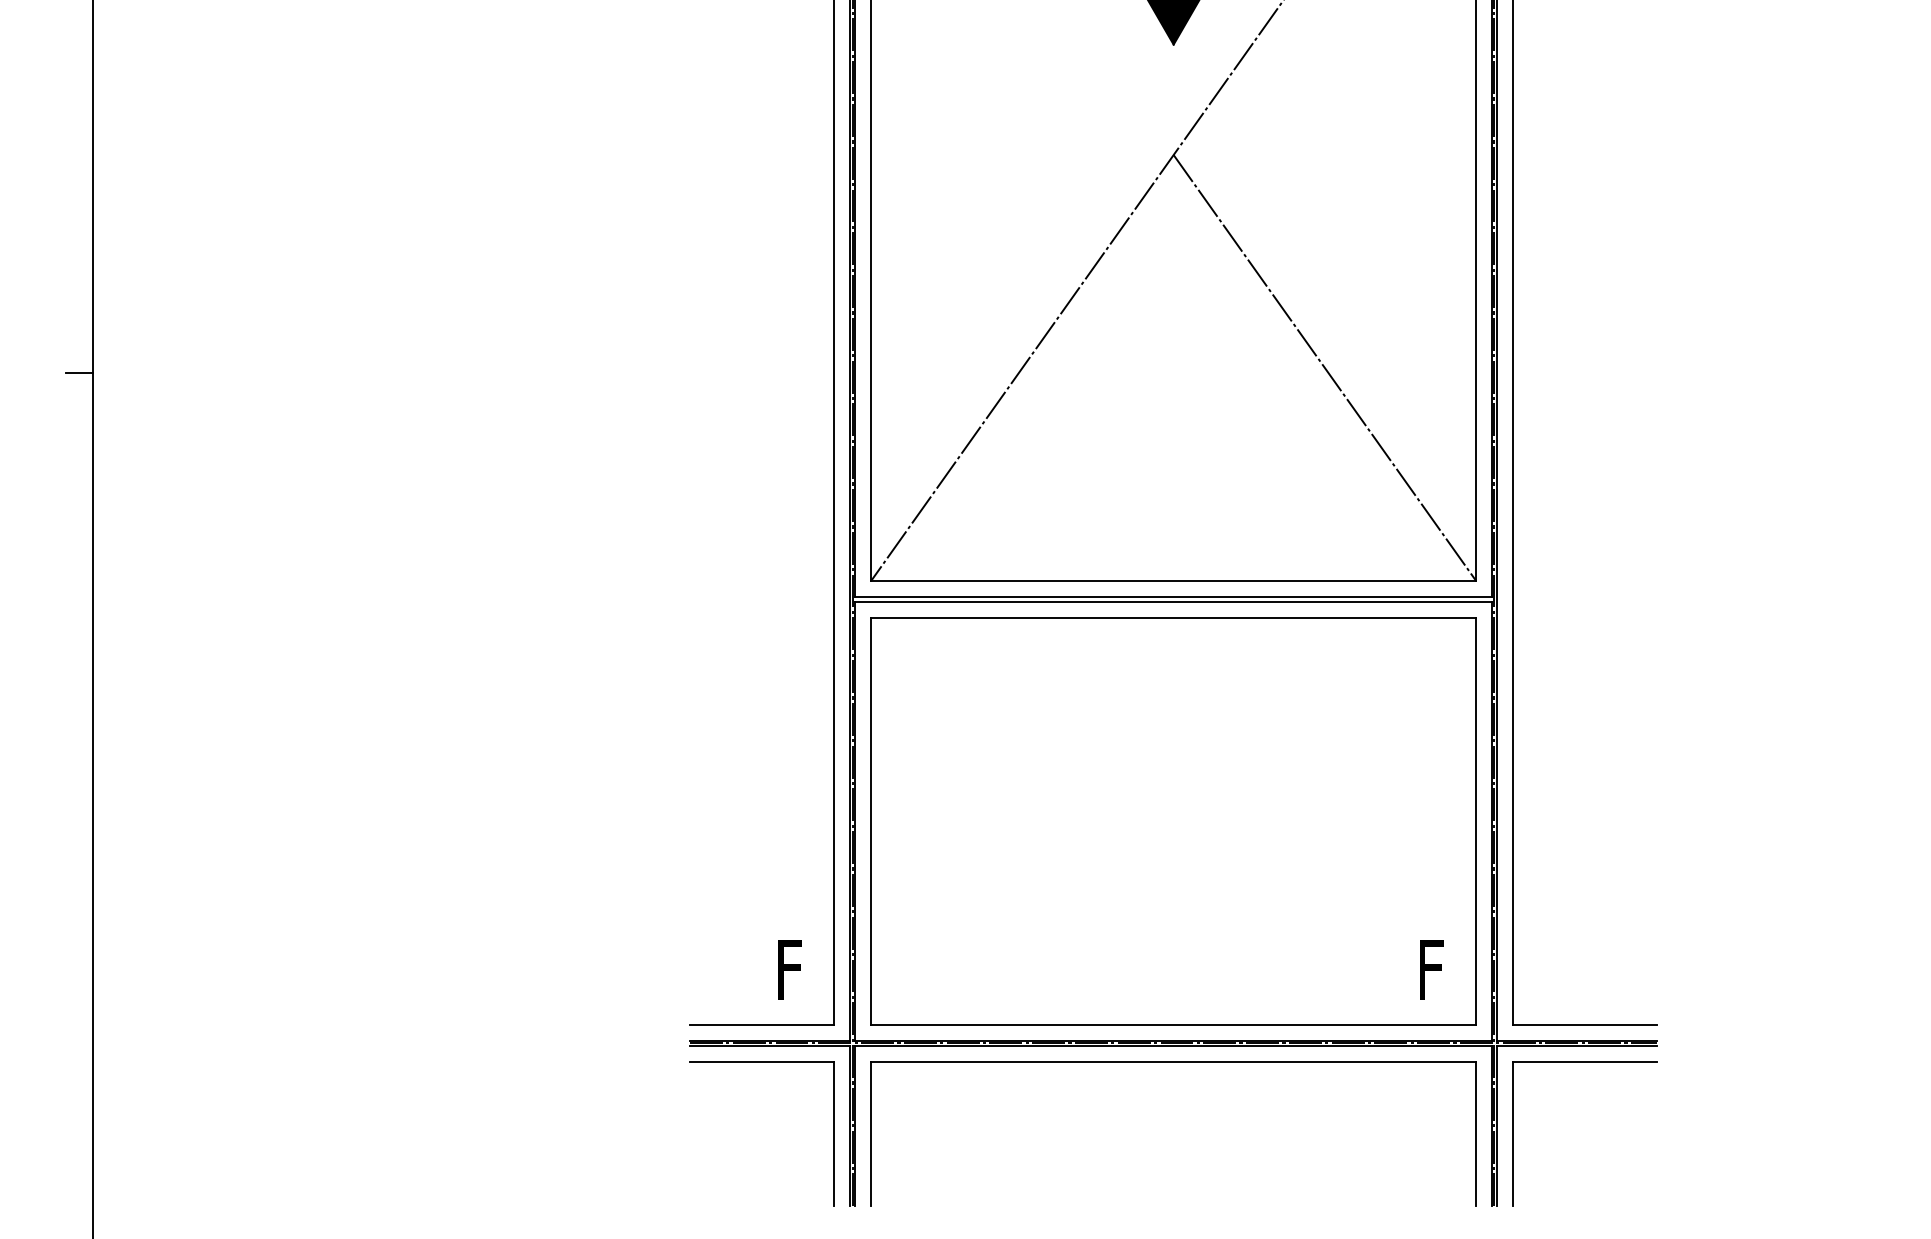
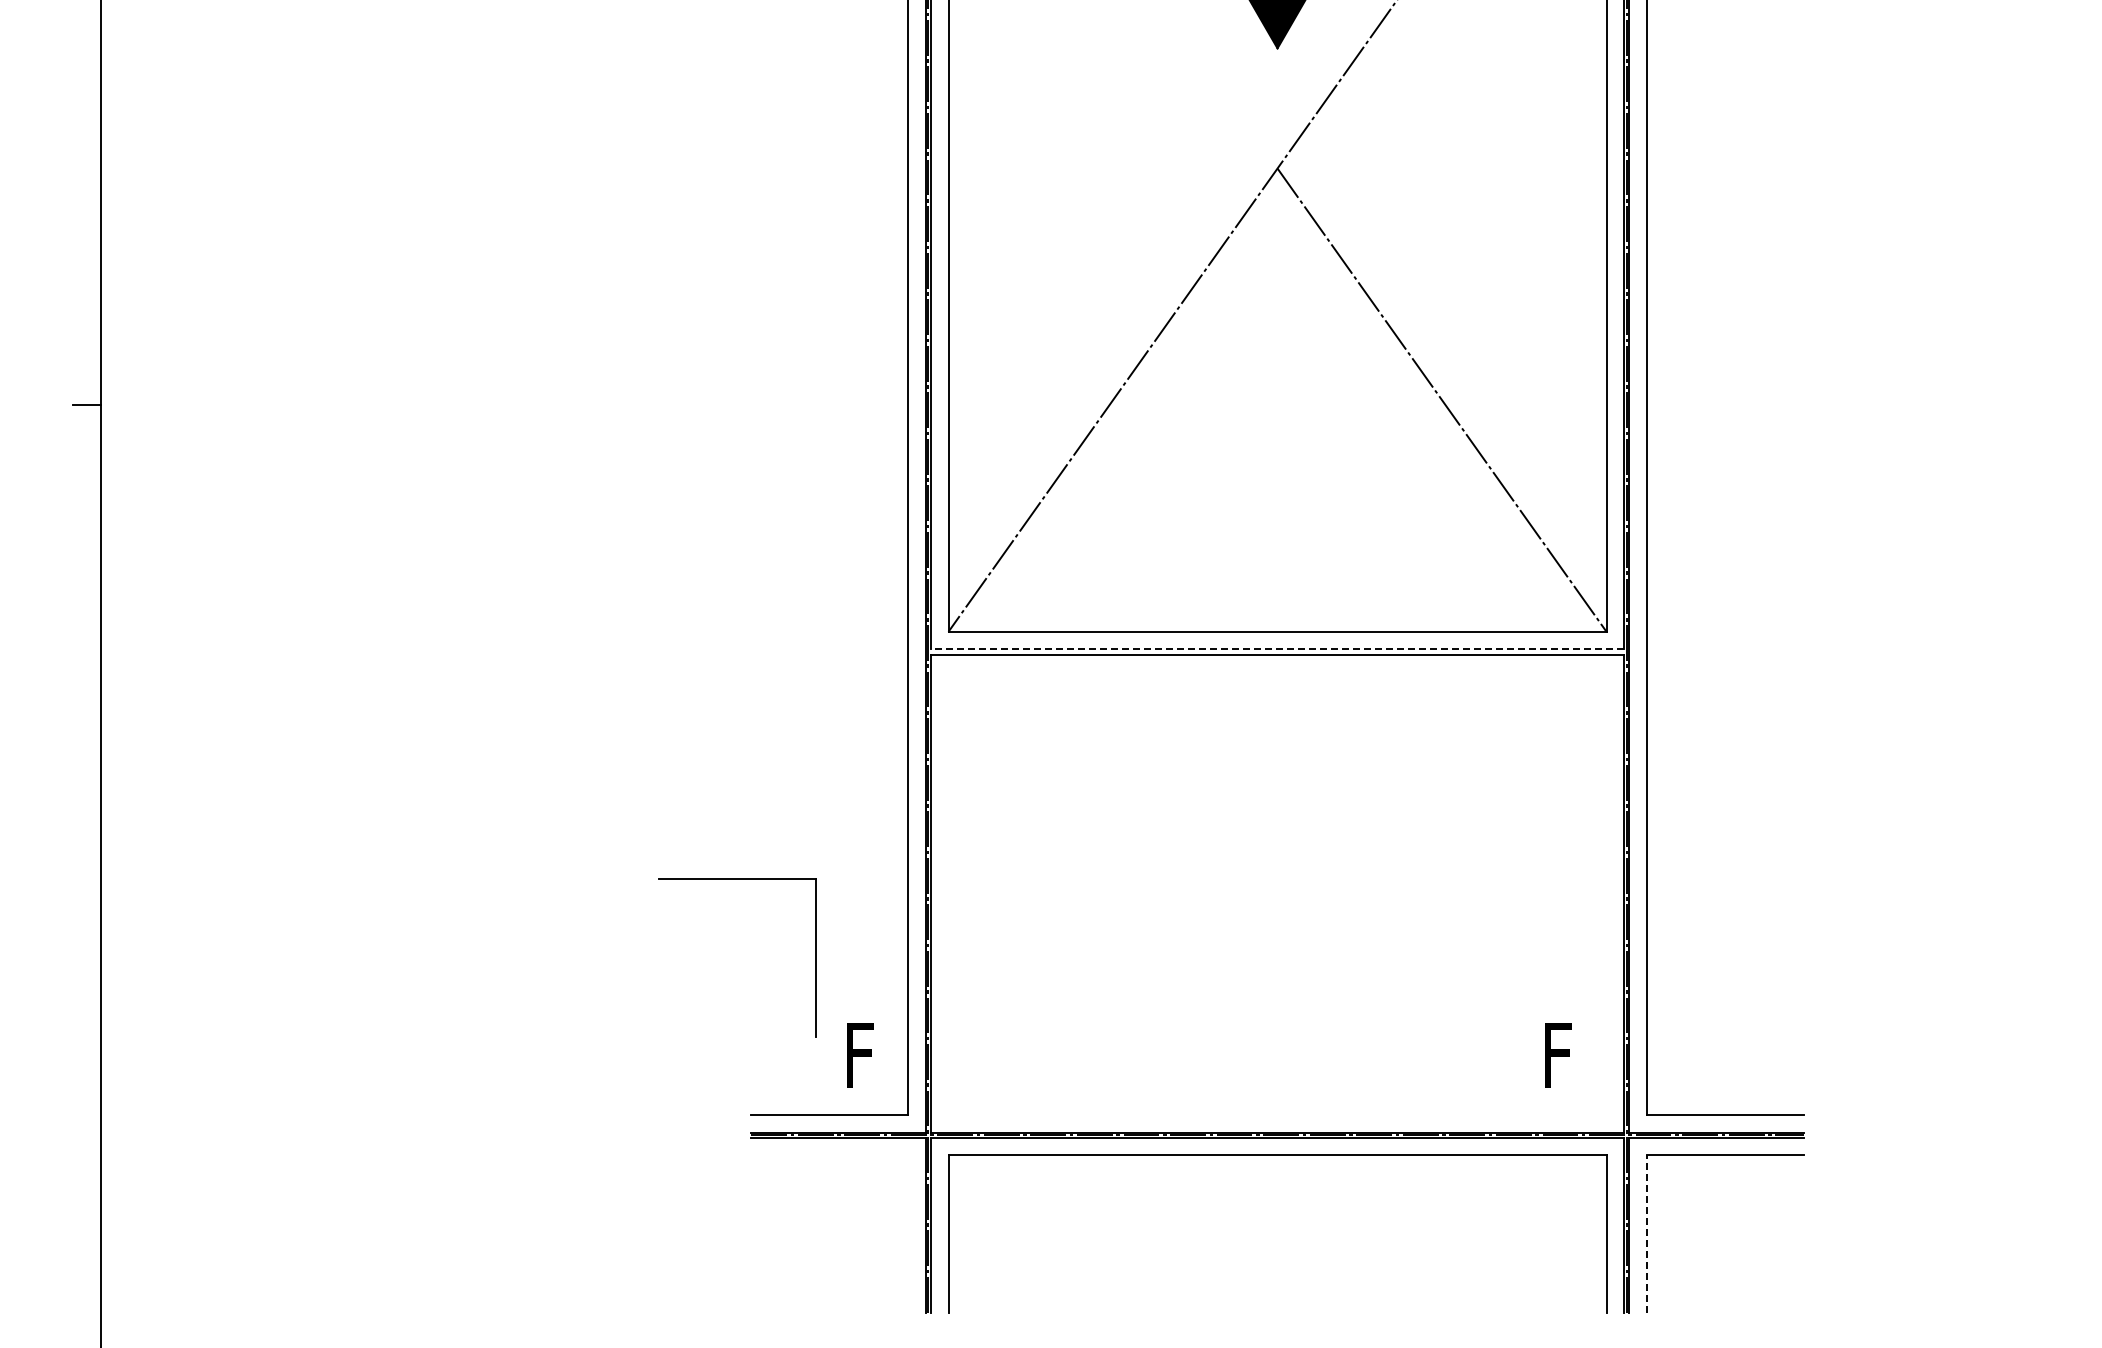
line: (1173, 596) -> (1277, 649), solid -> dashed
part: (1173, 821) -> (1277, 893), removed
part: (761, 1061) -> (737, 879), moved
line: (1512, 1134) -> (1646, 1234), solid -> dashed

